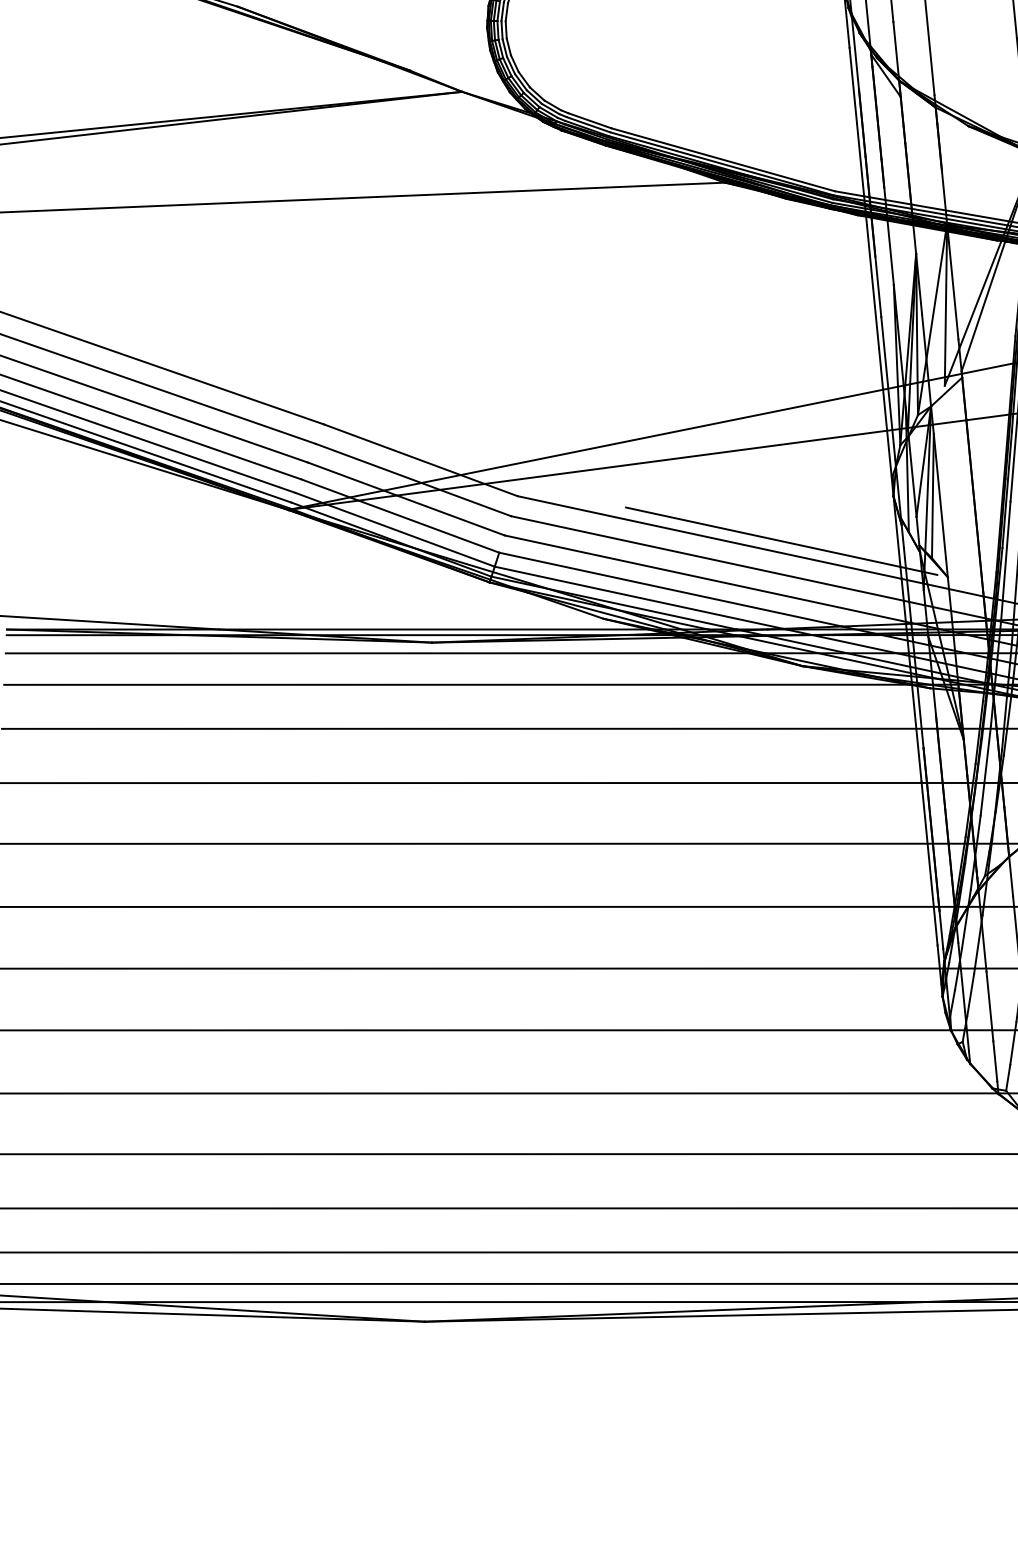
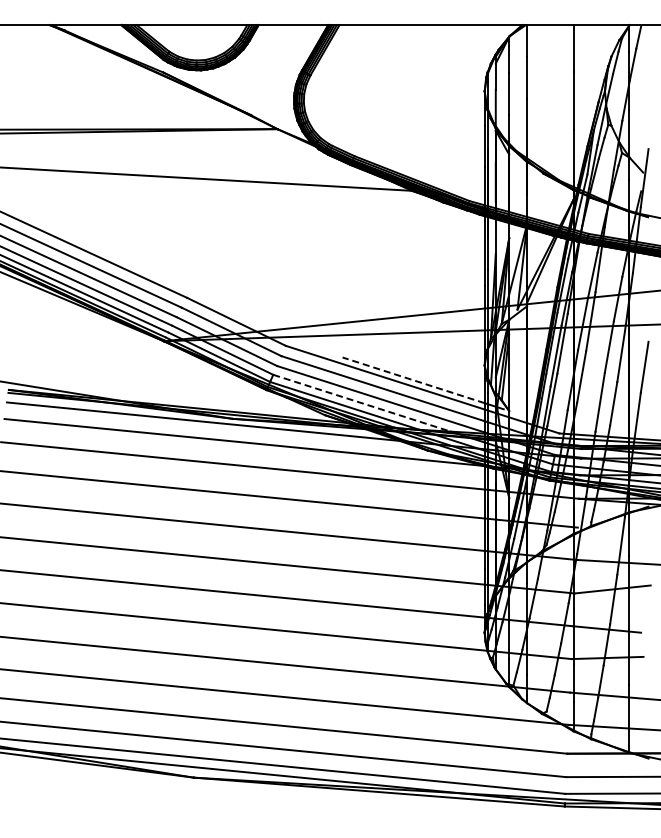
line: (763, 537) -> (413, 380), solid -> dashed
line: (671, 590) -> (362, 403), solid -> dashed

